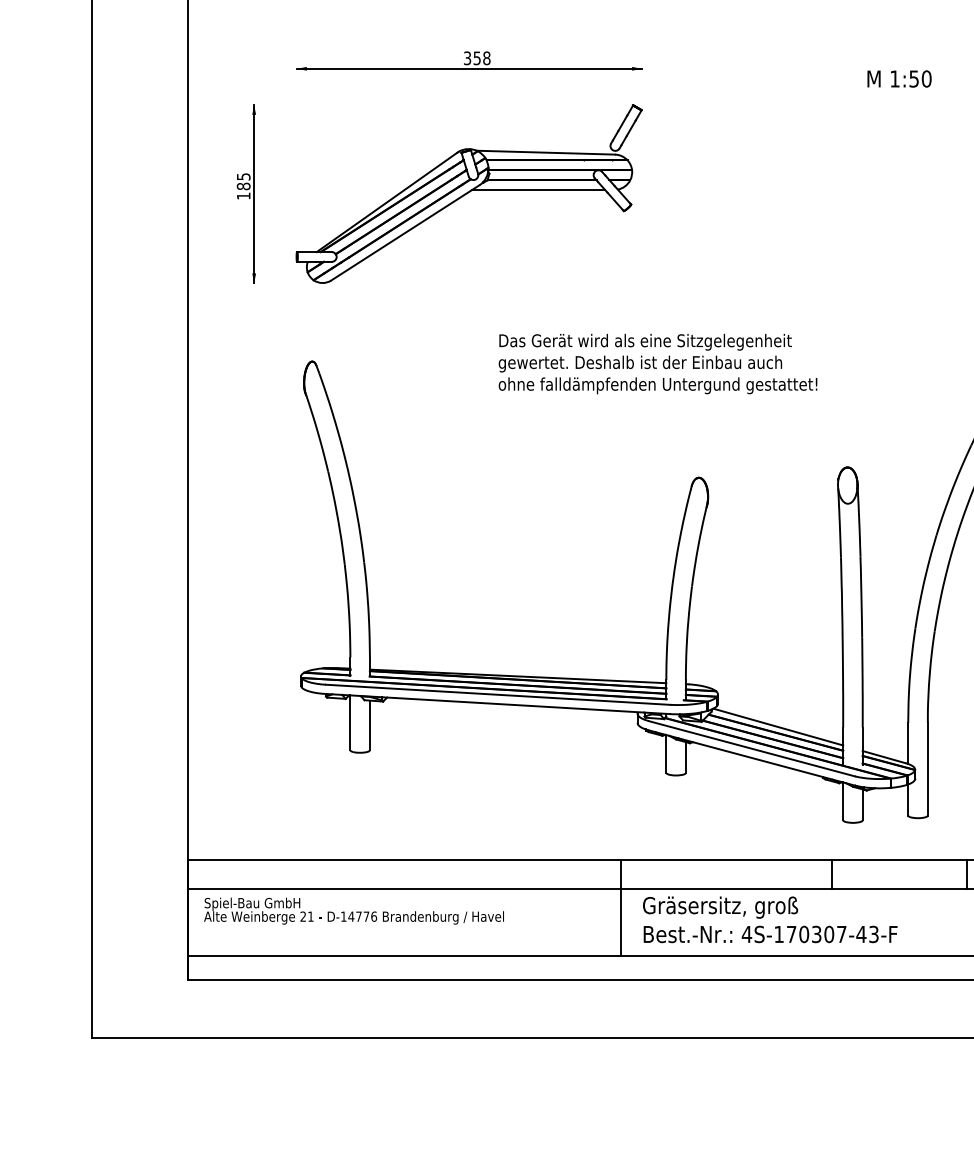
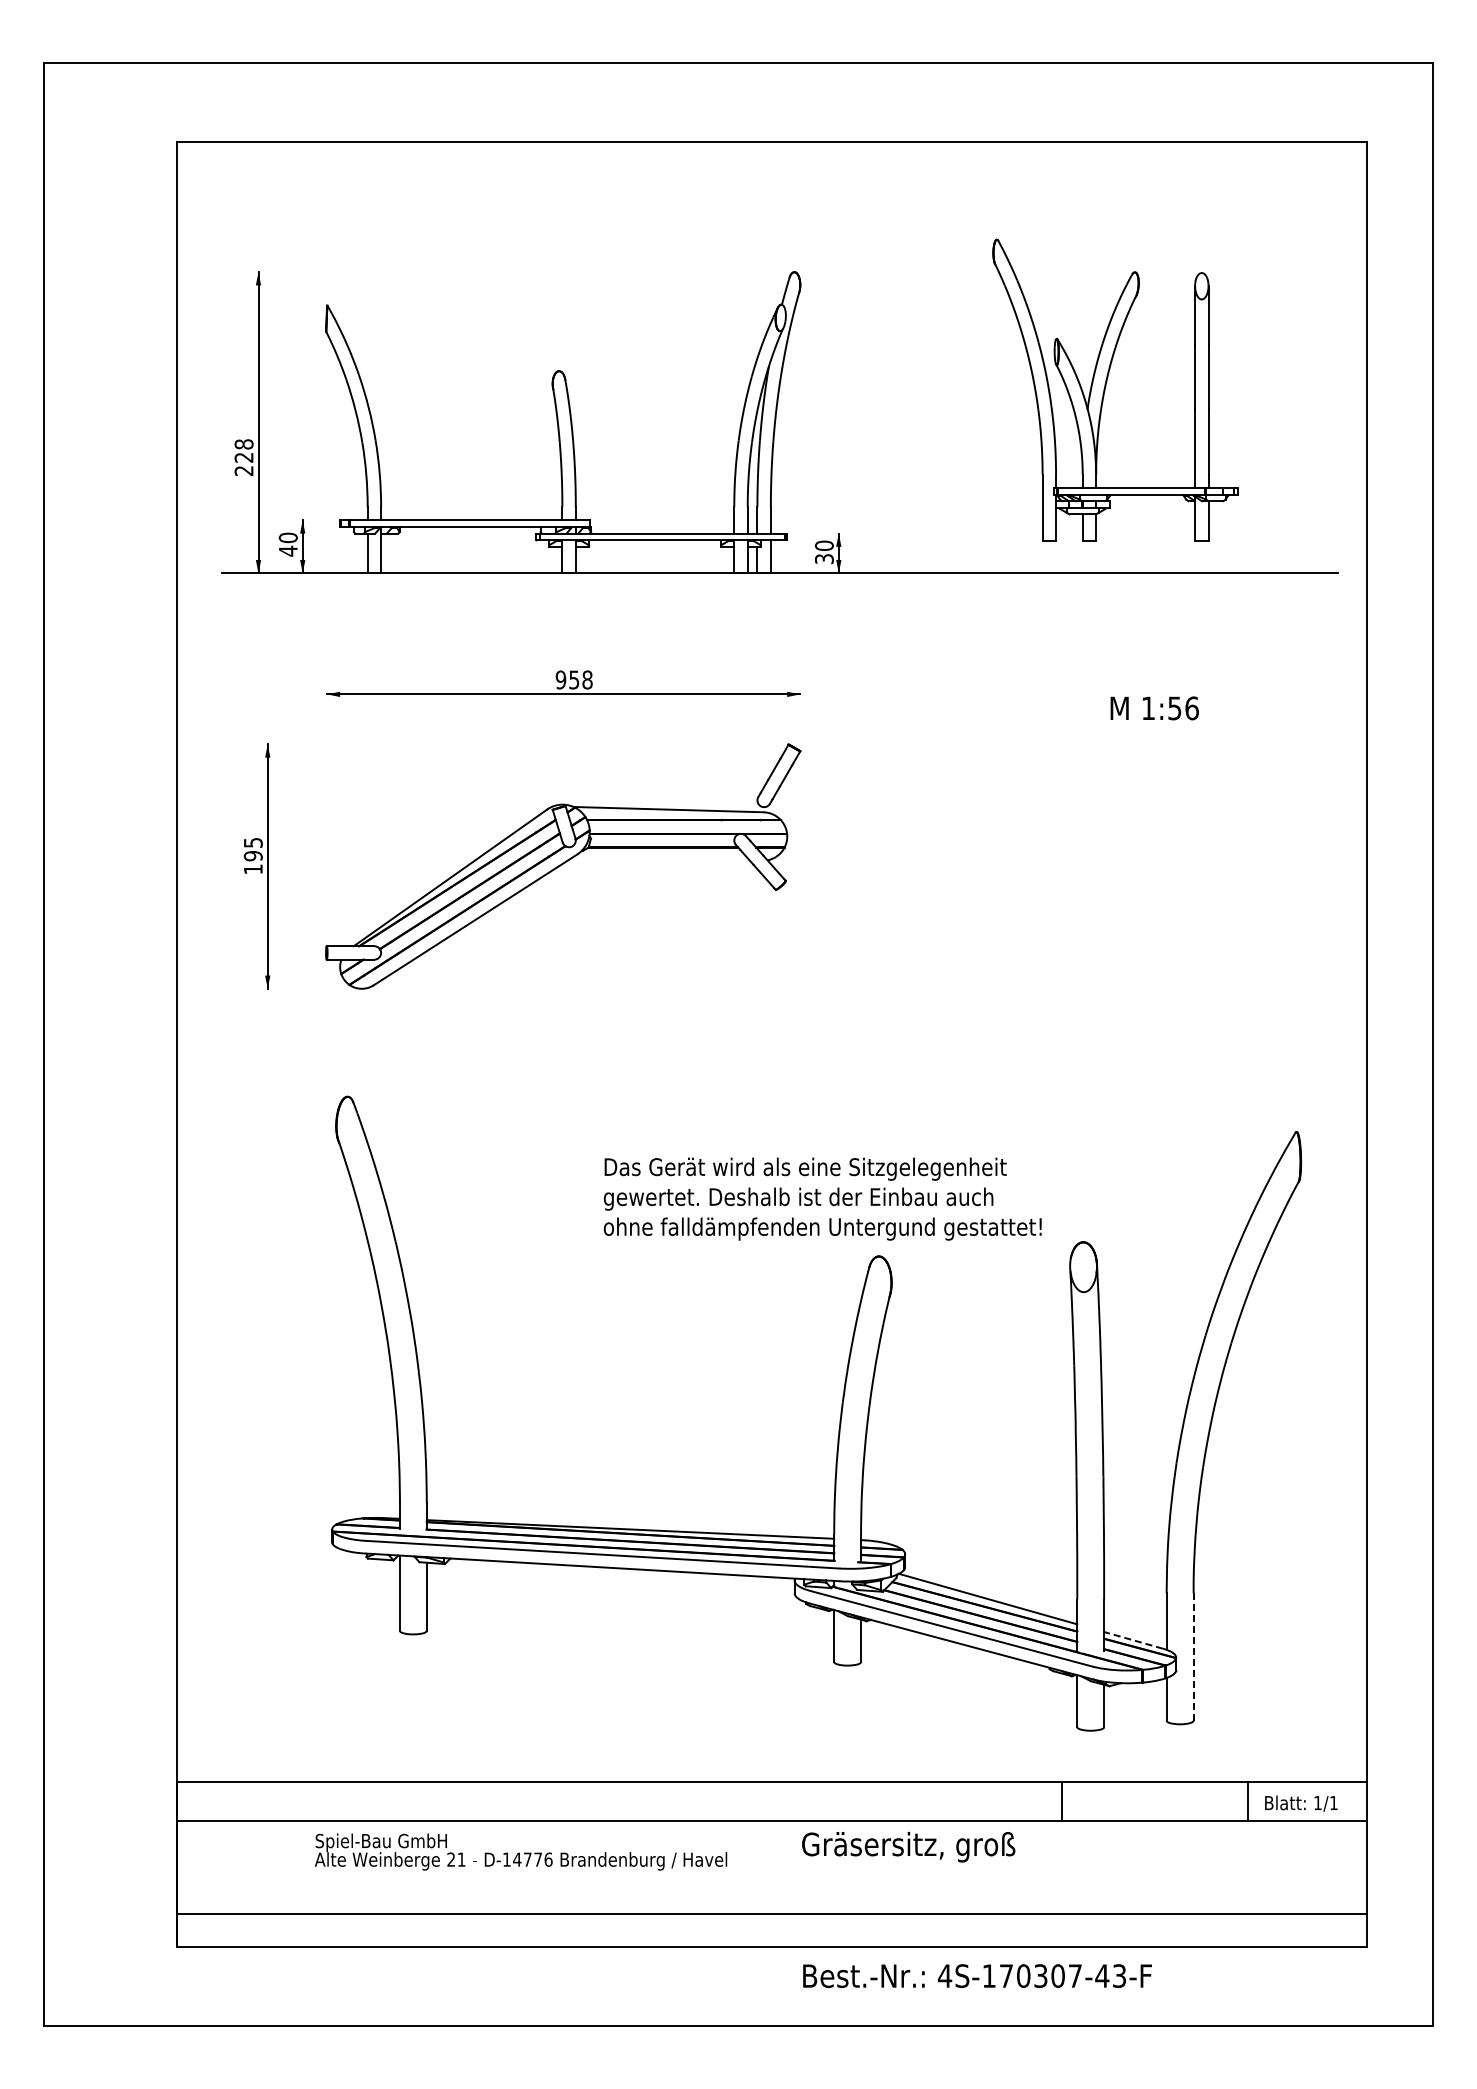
text: (467, 57) -> (560, 679), 358 -> 958
text: (926, 78) -> (1191, 707), 1:50 -> 1:56
text: (243, 186) -> (253, 856), 185 -> 195
line: (538, 189) -> (658, 860), removed
part: (657, 363) -> (822, 1198), moved
line: (884, 757) -> (1133, 1640), solid -> dashed
line: (927, 769) -> (1193, 1657), solid -> dashed
line: (620, 907) -> (771, 1847), removed
text: (354, 910) -> (521, 1851), moved
text: (770, 934) -> (977, 1975), moved

